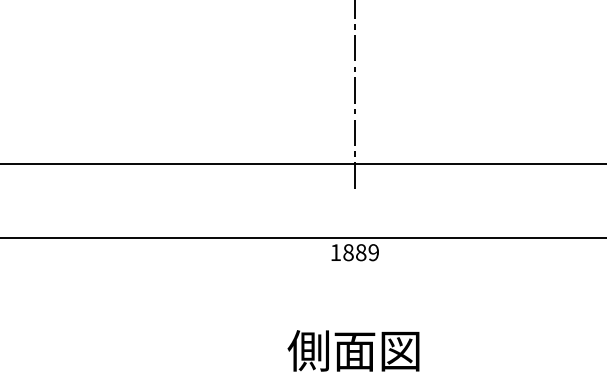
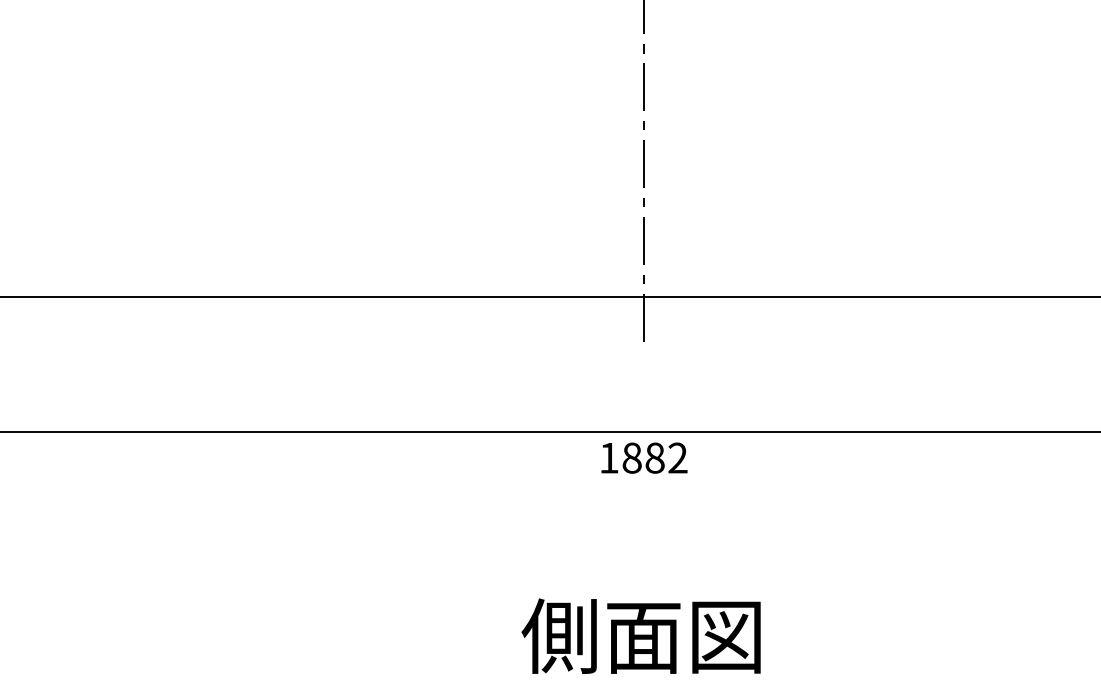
text: (373, 252) -> (677, 457), 1889 -> 1882

